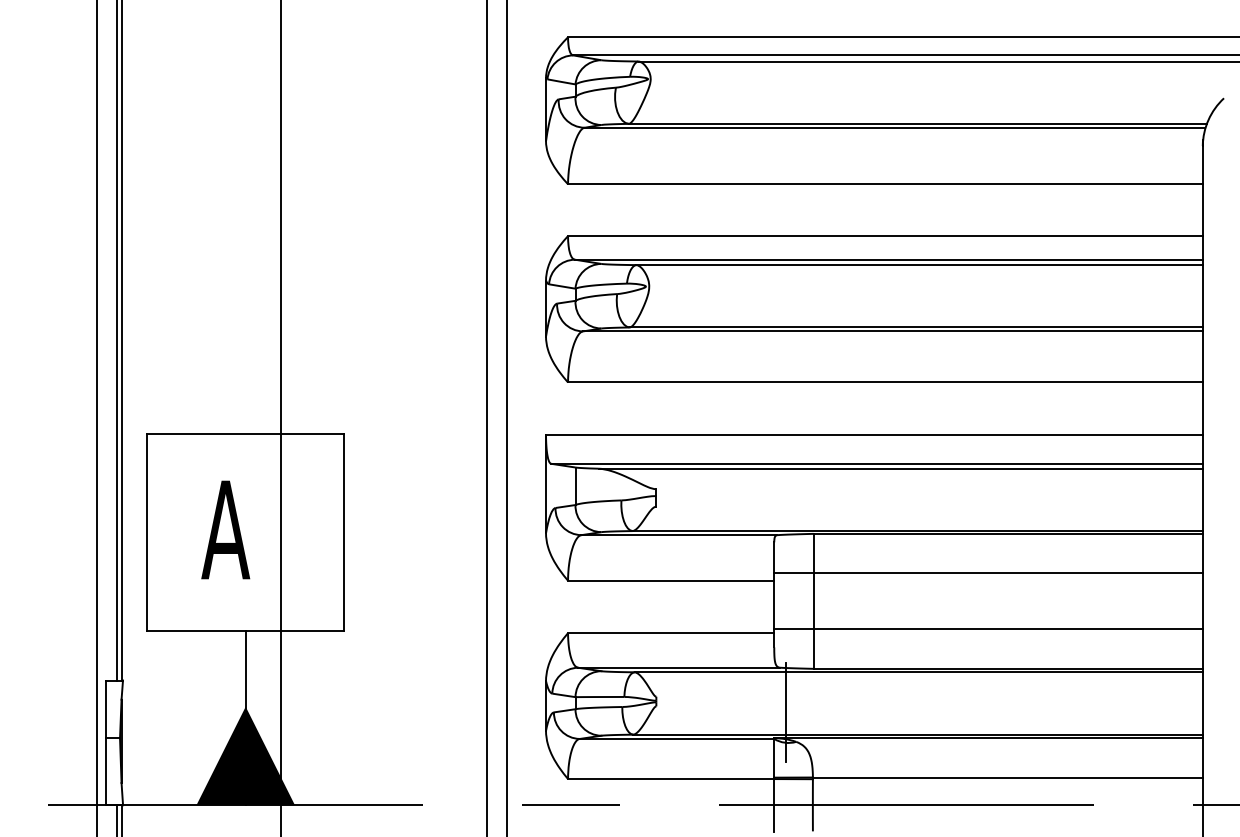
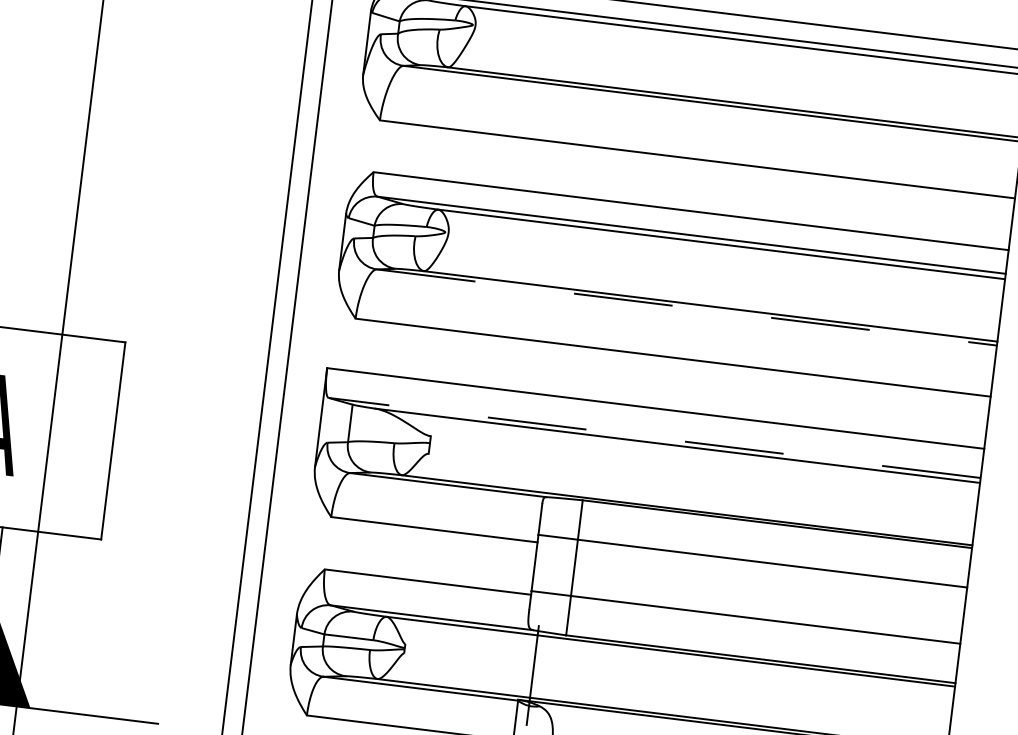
line: (892, 331) -> (686, 307), solid -> dashed
line: (876, 463) -> (654, 437), solid -> dashed

